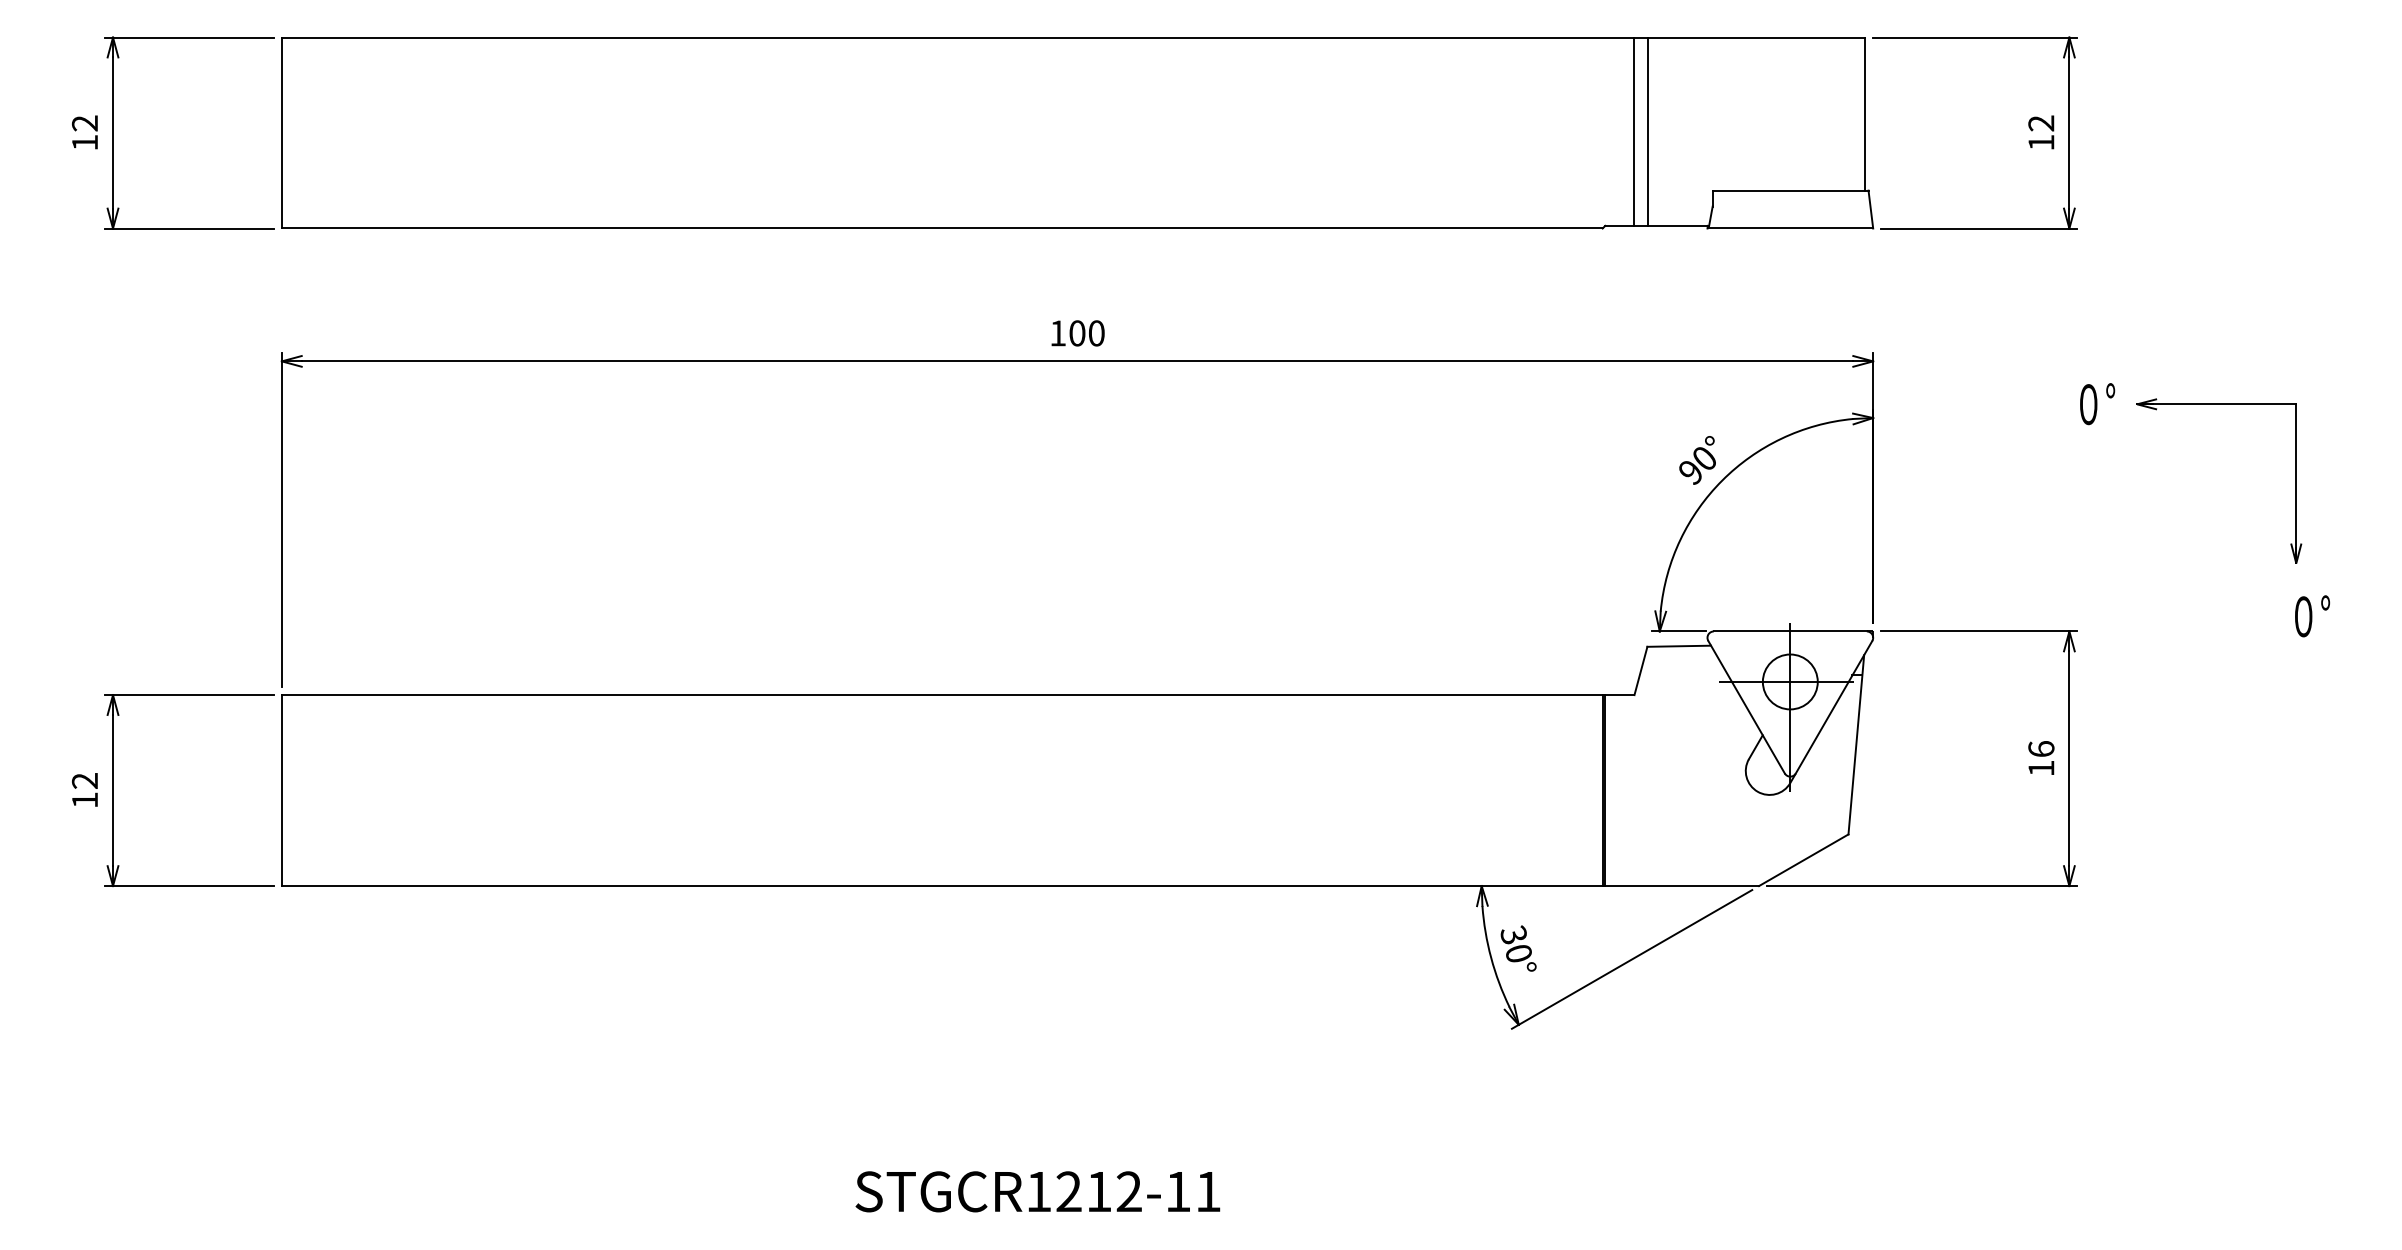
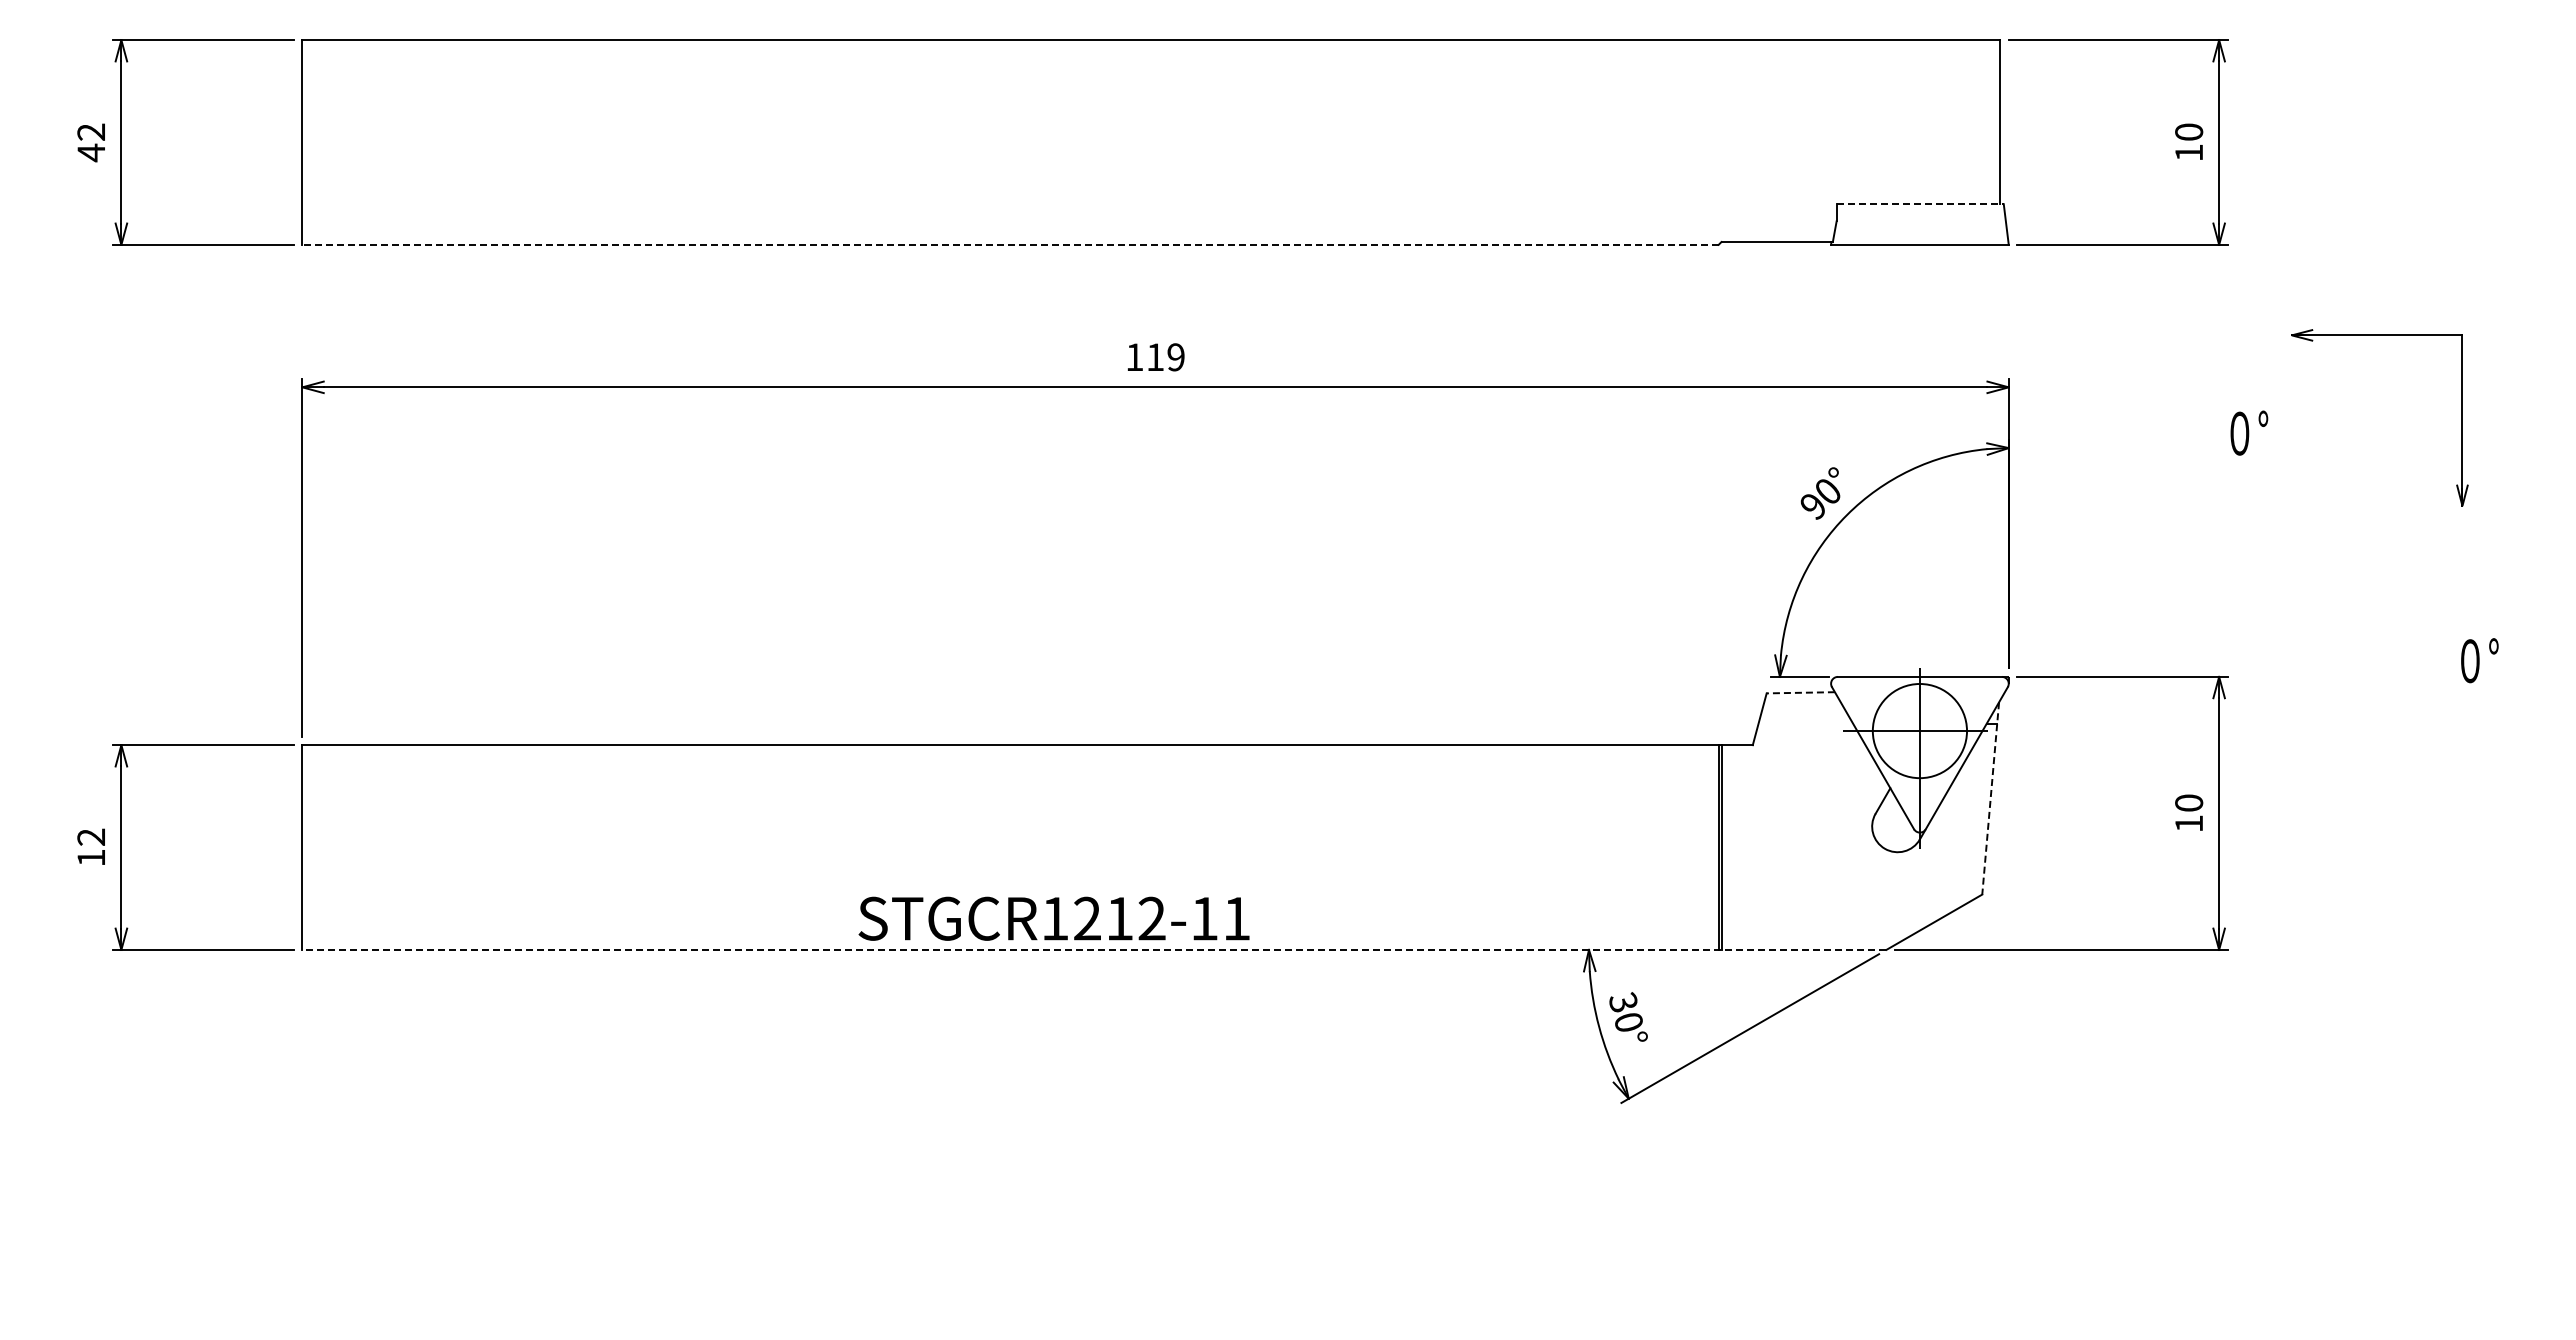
text: (2041, 122) -> (2189, 131), 12 -> 10
line: (1634, 132) -> (1752, 141), removed
line: (1647, 132) -> (1766, 141), removed
text: (84, 142) -> (90, 152), 12 -> 42
line: (1790, 190) -> (1920, 204), solid -> dashed
line: (942, 228) -> (1010, 244), solid -> dashed
text: (1086, 333) -> (1165, 357), 100 -> 119
part: (2218, 404) -> (2379, 335), moved
line: (1678, 645) -> (1800, 692), solid -> dashed
circle: (1789, 681) -> (1919, 730), size x1.6
line: (1856, 744) -> (1990, 798), solid -> dashed
text: (2041, 748) -> (2189, 802), 16 -> 10
line: (1020, 885) -> (1094, 949), solid -> dashed
text: (1037, 1191) -> (1053, 918), moved

